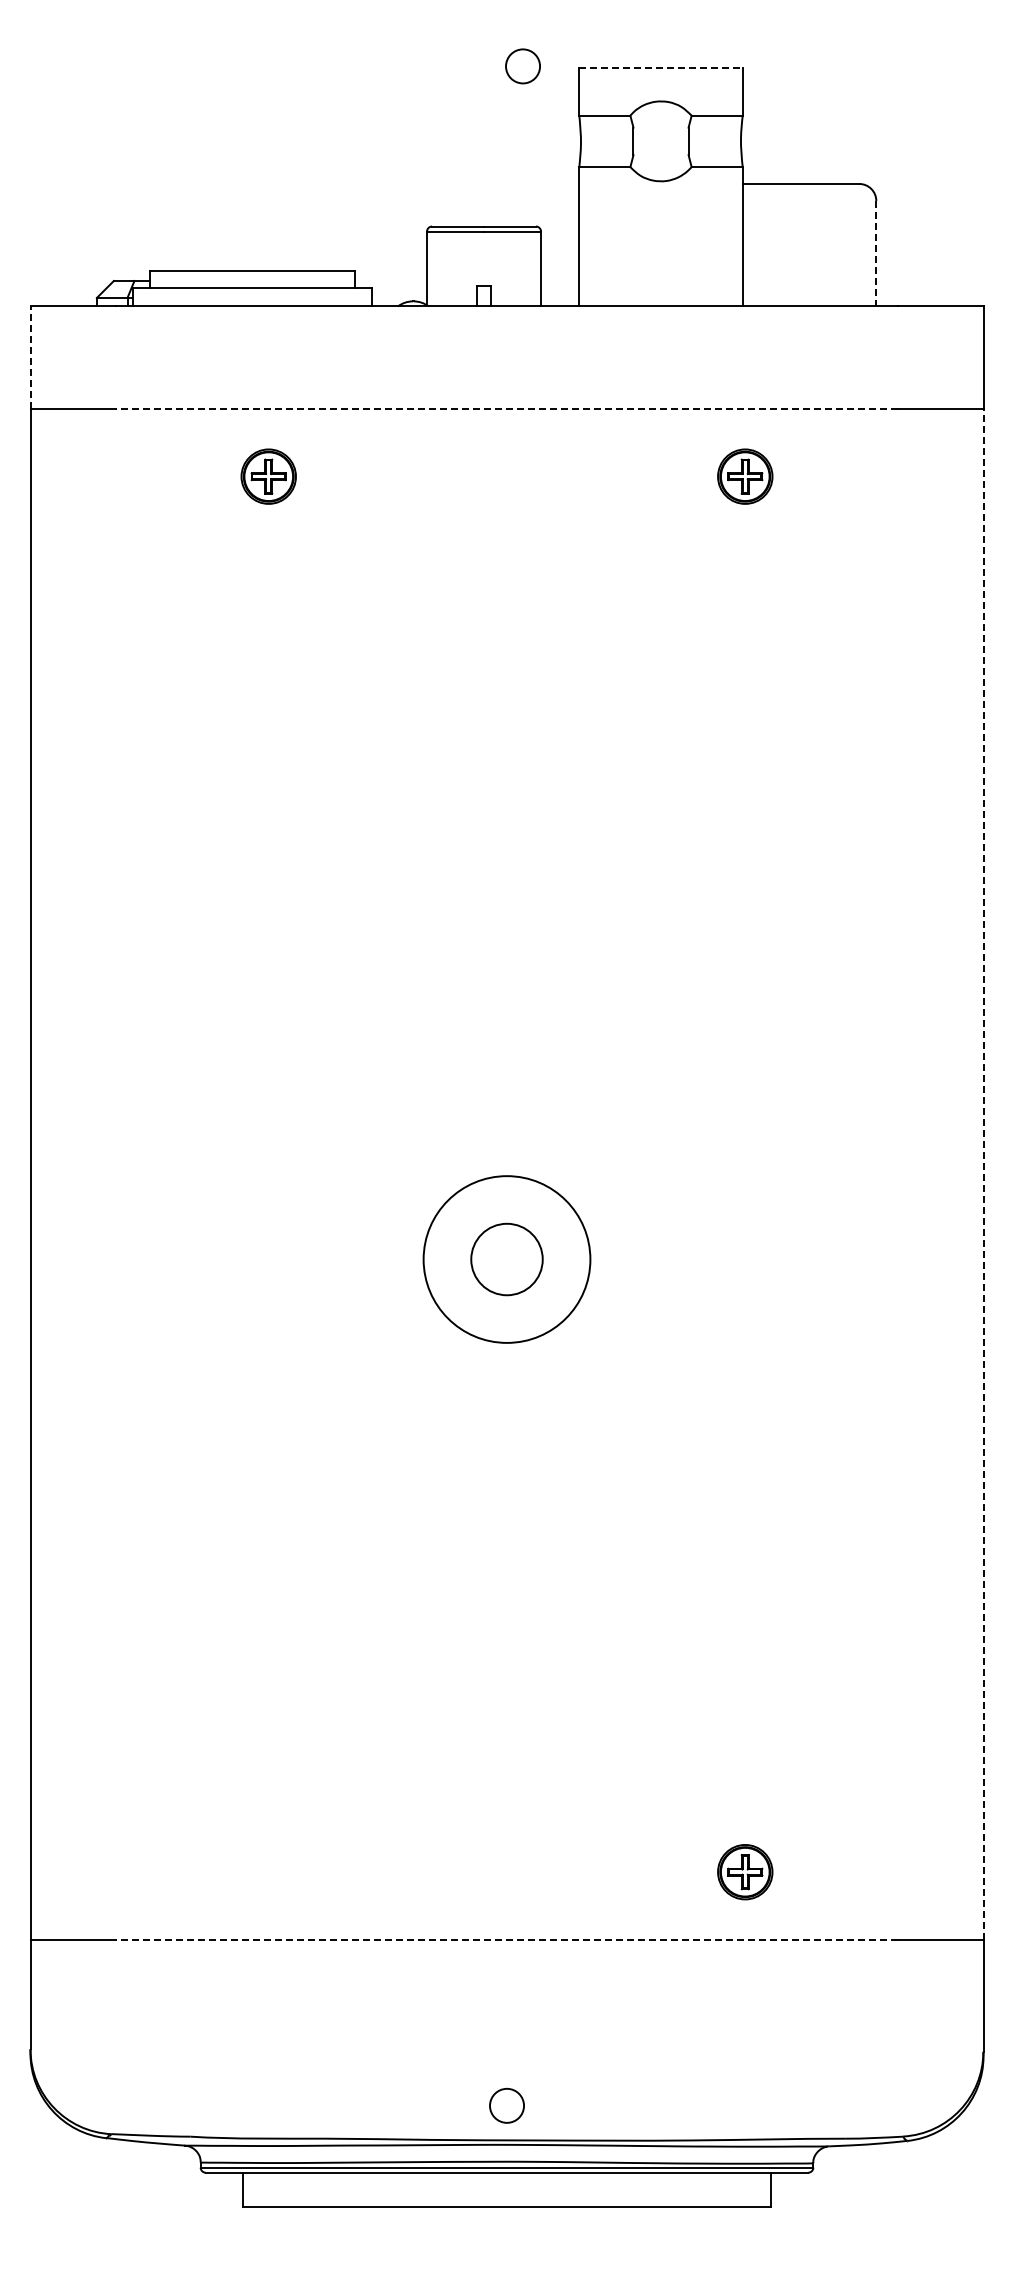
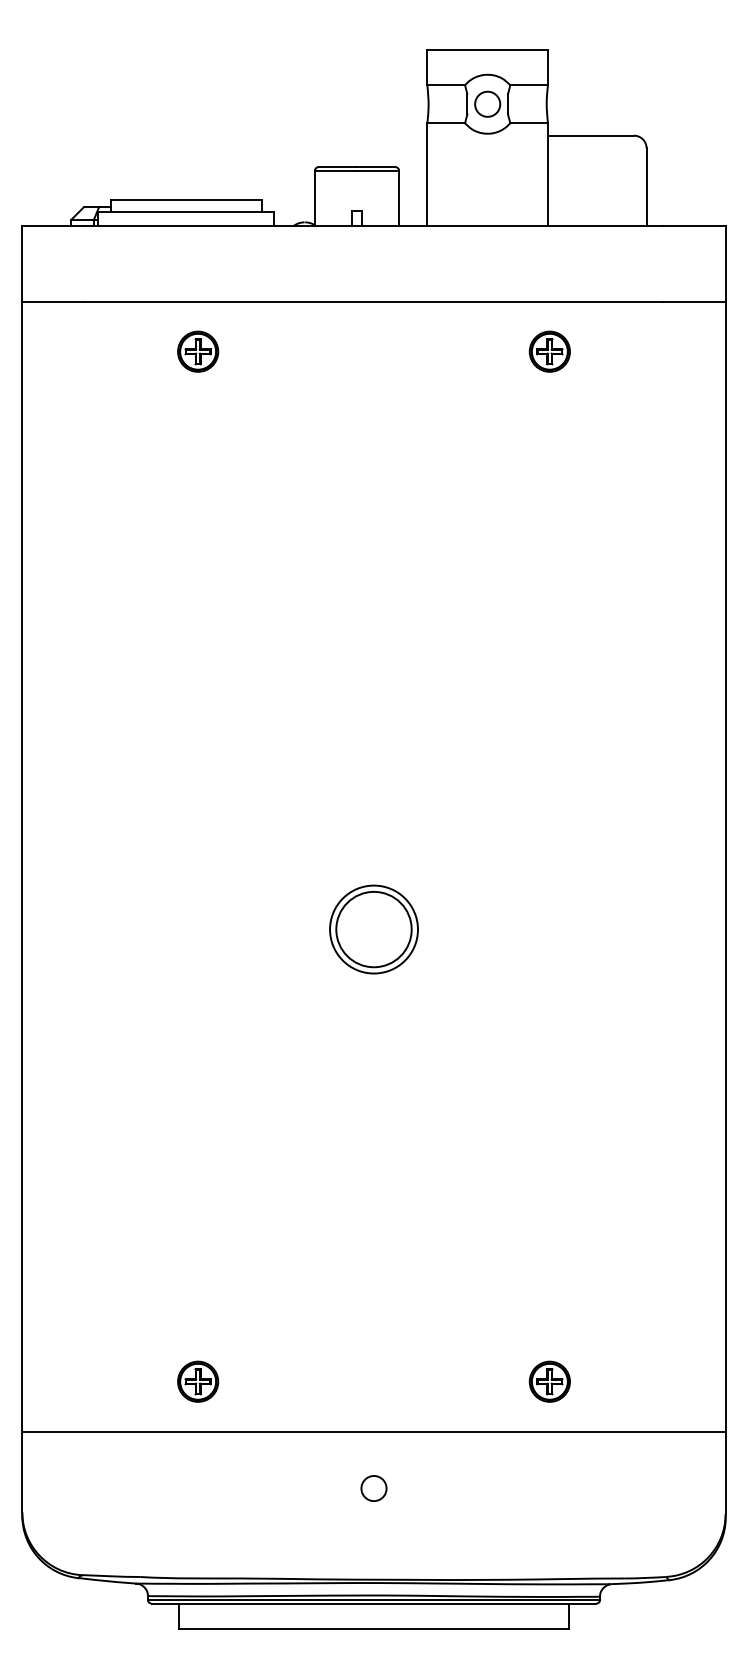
circle: (522, 66) -> (487, 104), moved
line: (661, 68) -> (488, 50), dashed -> solid
line: (876, 253) -> (646, 187), dashed -> solid
line: (30, 357) -> (22, 263), dashed -> solid
line: (506, 408) -> (373, 301), dashed -> solid
line: (983, 1174) -> (725, 866), dashed -> solid
circle: (506, 1259) -> (373, 929), size x0.71
circle: (506, 1259) -> (373, 929), size x1.43
part: (268, 1872) -> (197, 1382), added
line: (506, 1940) -> (373, 1432), dashed -> solid
circle: (506, 2105) -> (373, 1488), moved

